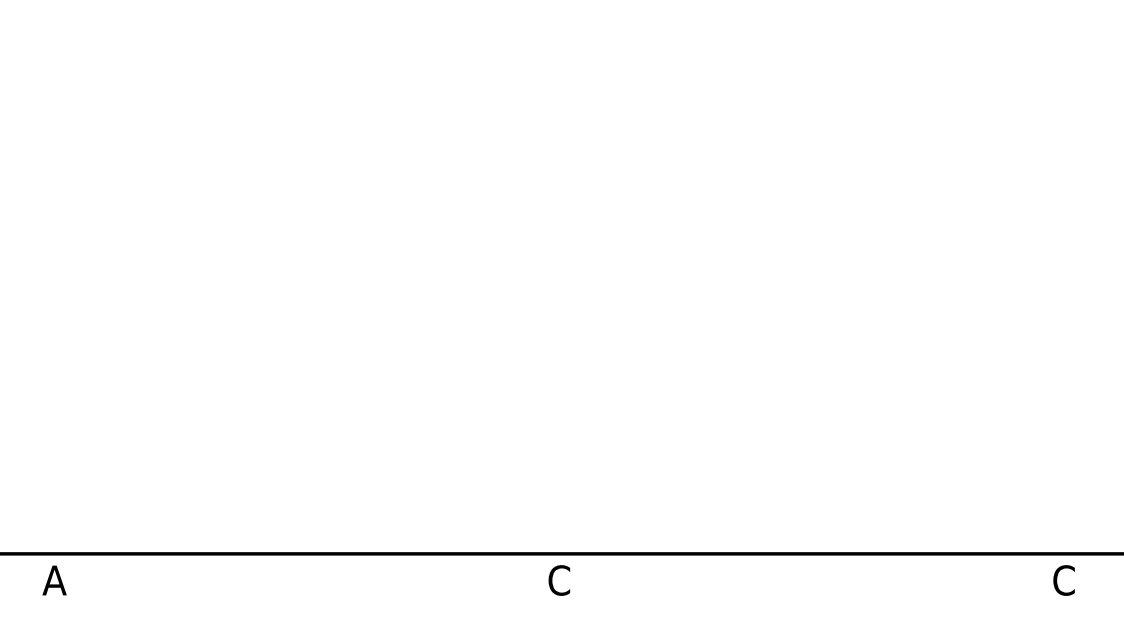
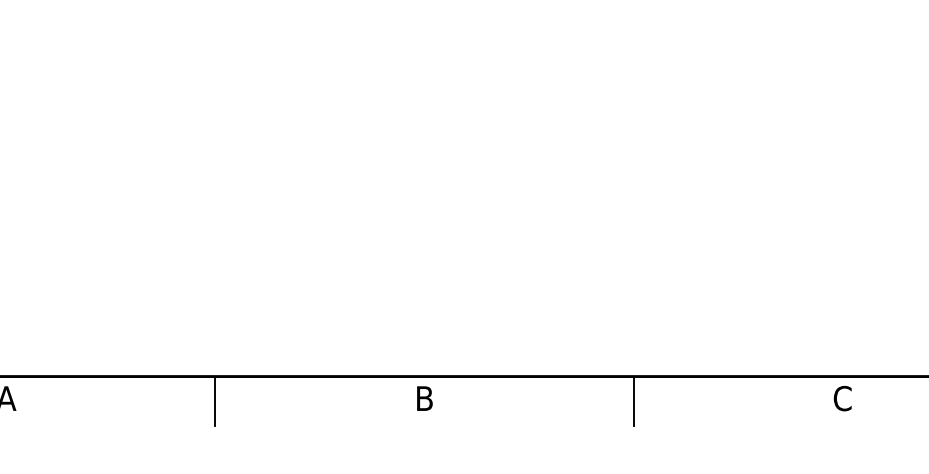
text: (559, 580) -> (424, 398), C -> B
line: (306, 583) -> (215, 401), added
line: (811, 583) -> (633, 401), added

